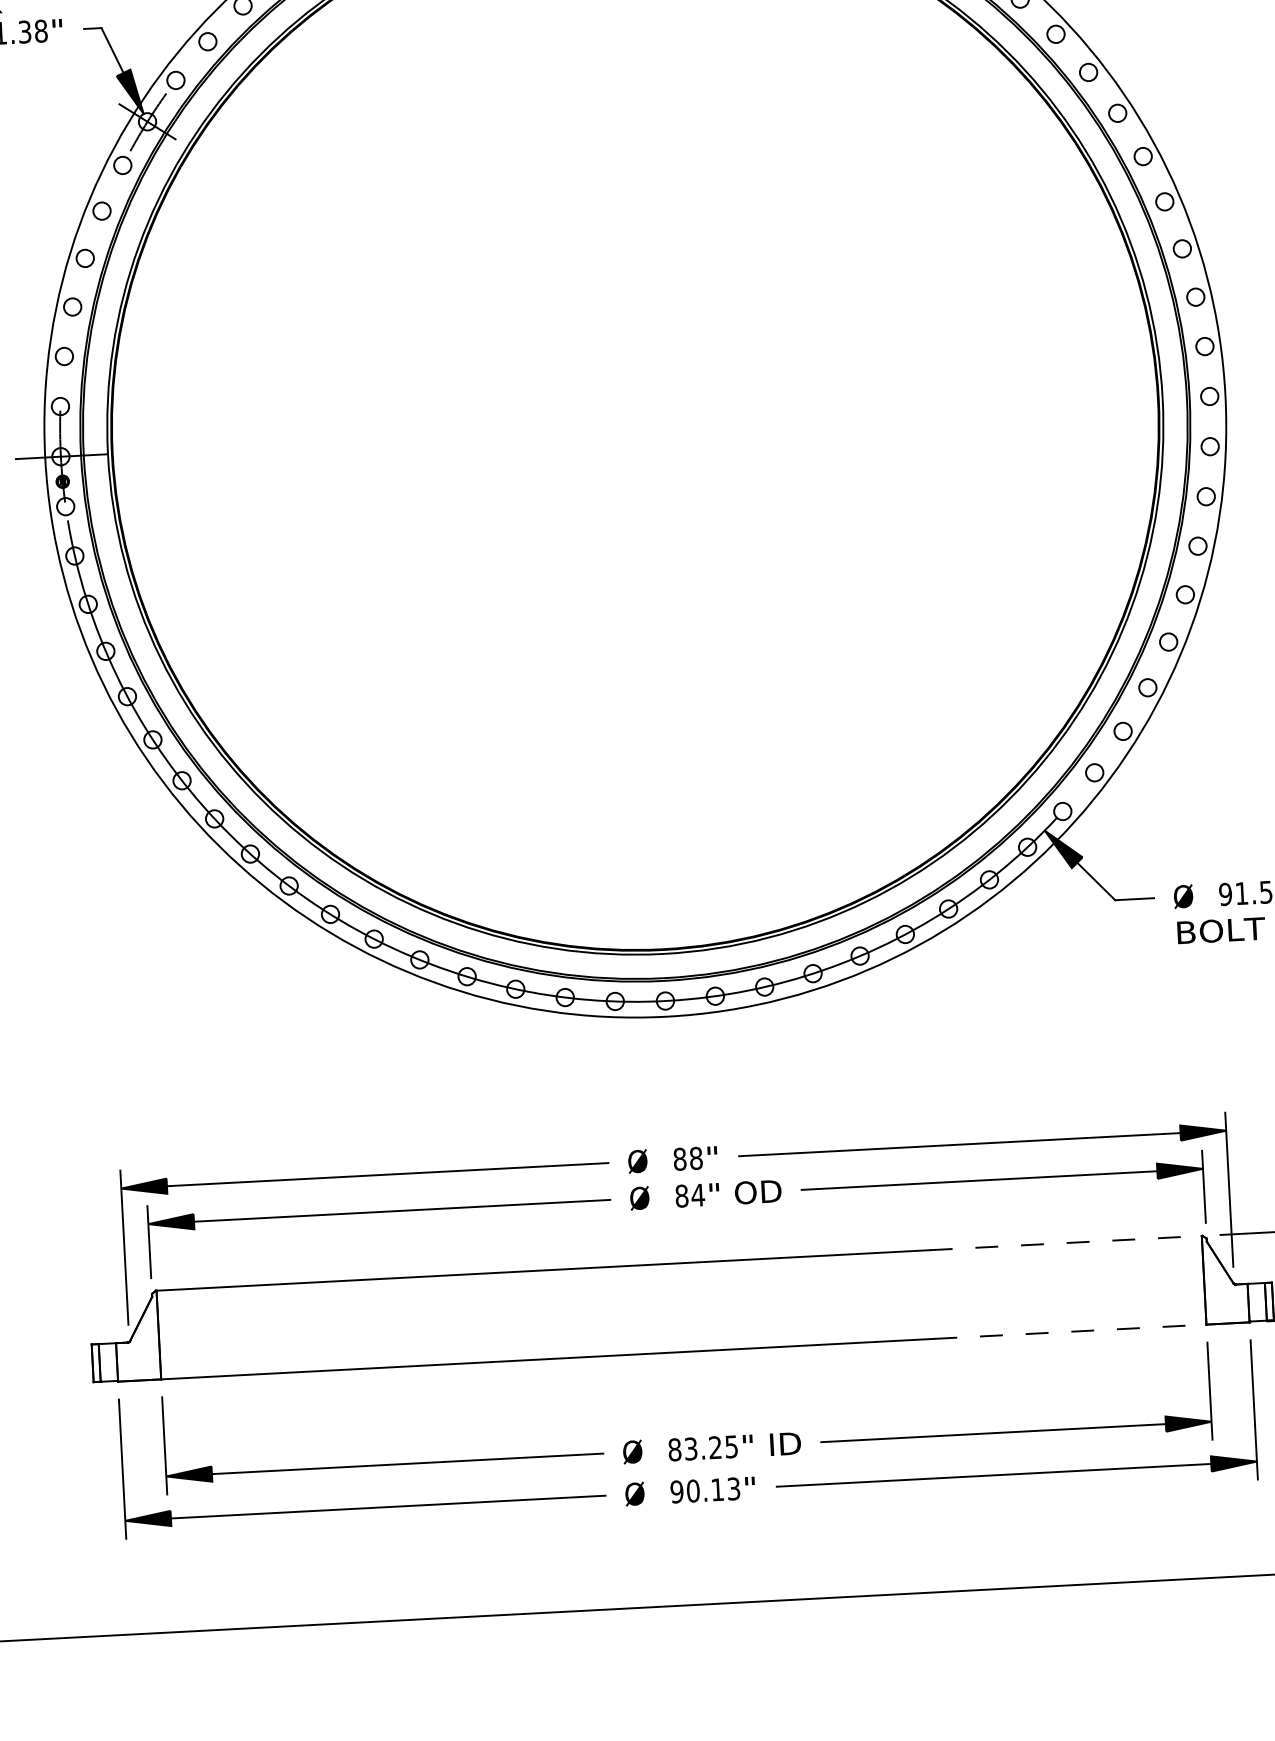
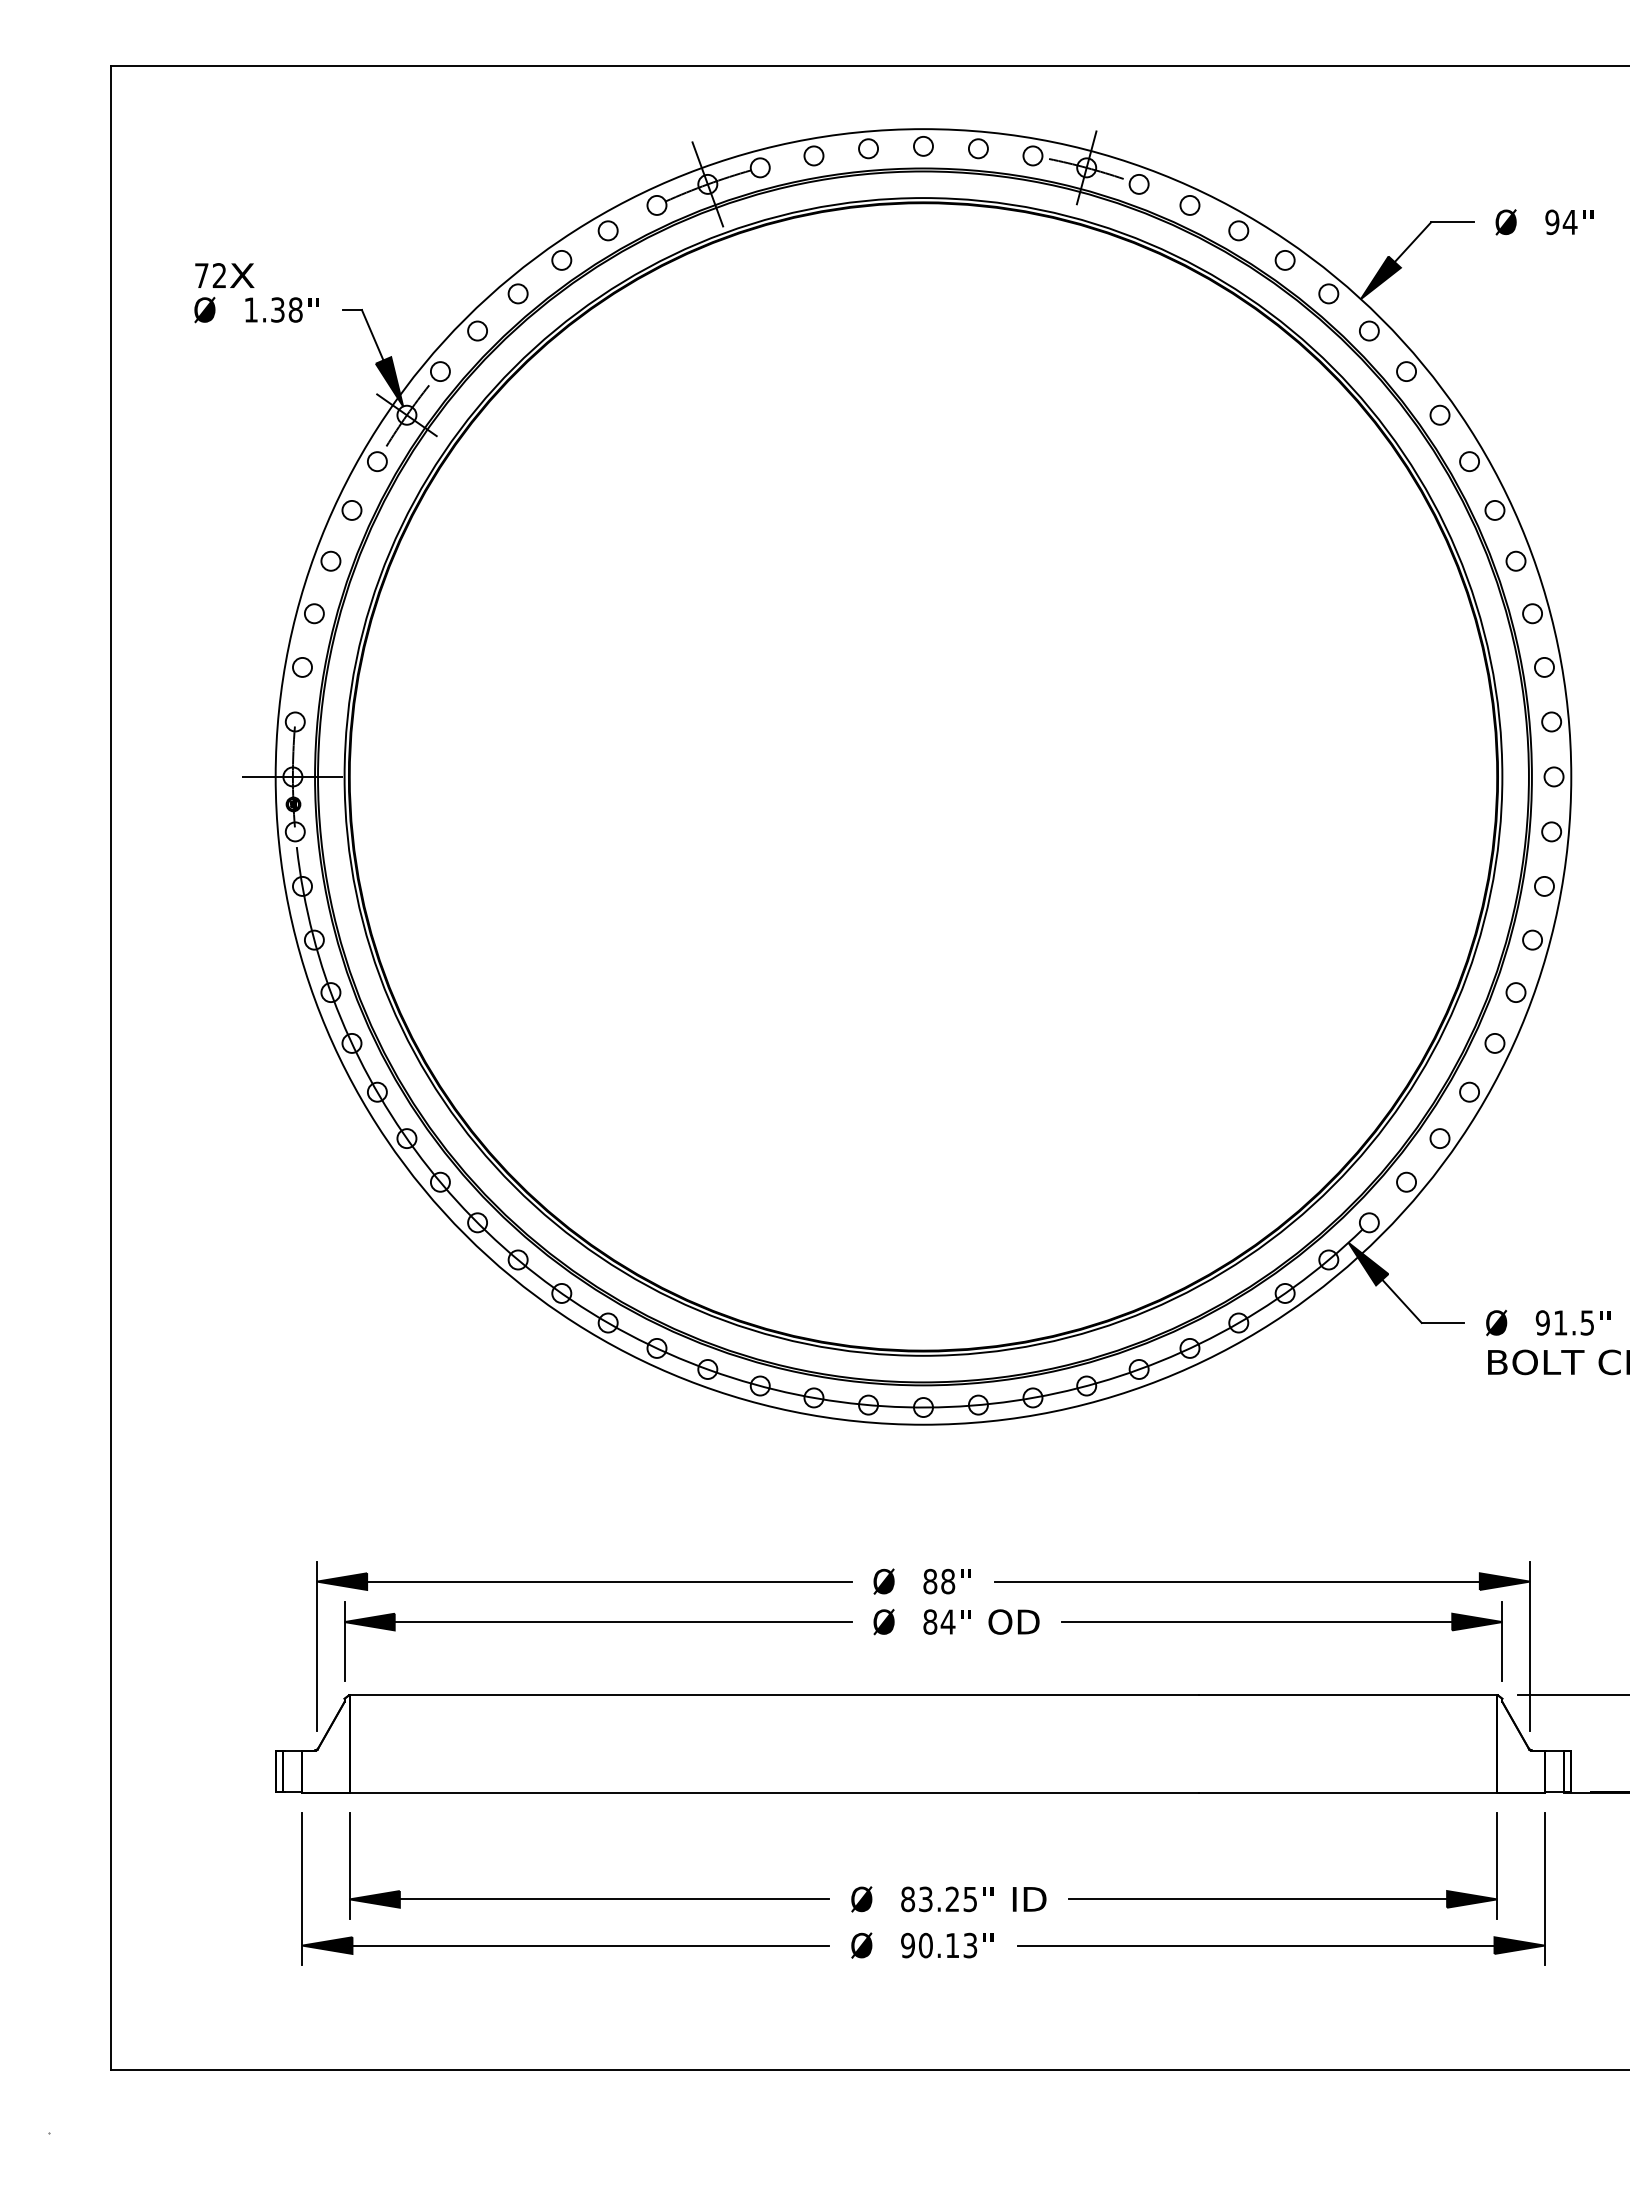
line: (1066, 1243) -> (1348, 1695), dashed -> solid
line: (1070, 1331) -> (1348, 1792), dashed -> solid

